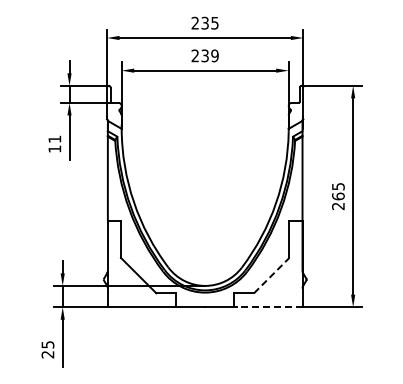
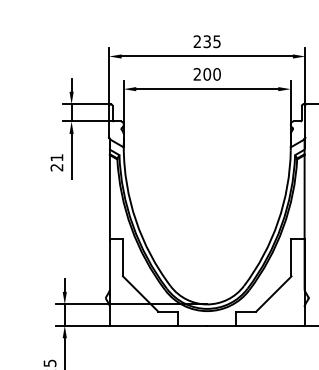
text: (209, 55) -> (211, 74), 239 -> 200
text: (54, 148) -> (56, 167), 11 -> 21
line: (271, 275) -> (273, 294), dashed -> solid
line: (269, 307) -> (271, 326), dashed -> solid

